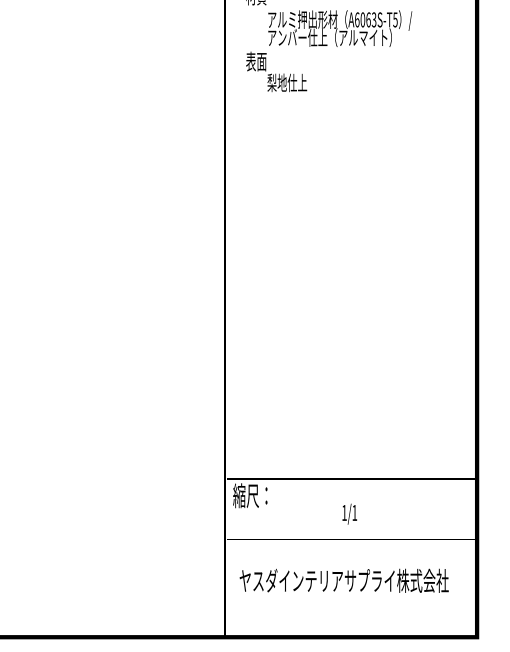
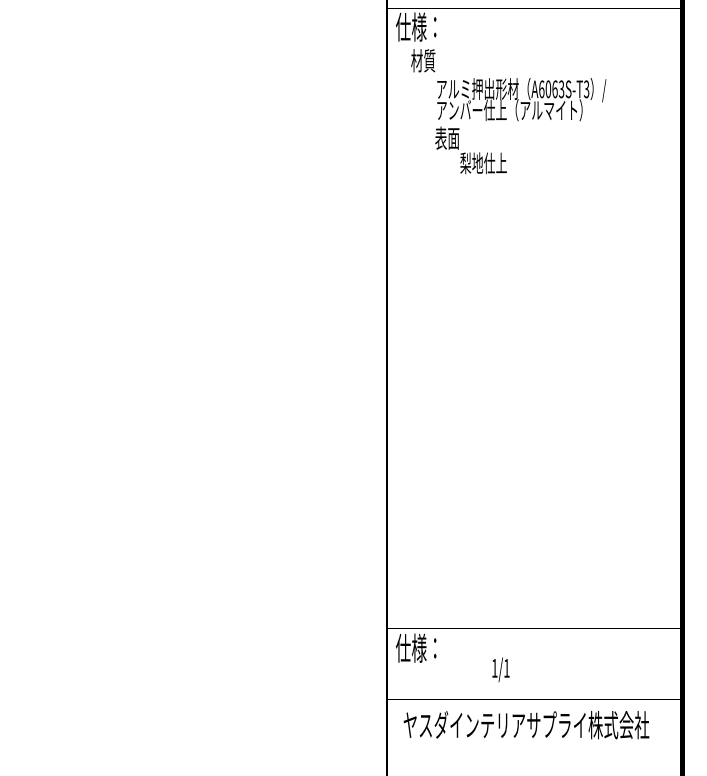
text: (395, 19) -> (586, 88), A6063S-T5 -> A6063S-T3
text: (276, 71) -> (470, 150), moved
text: (246, 495) -> (411, 647), 縮尺： -> 仕様：
text: (349, 513) -> (500, 669), moved
text: (344, 581) -> (526, 725), moved

